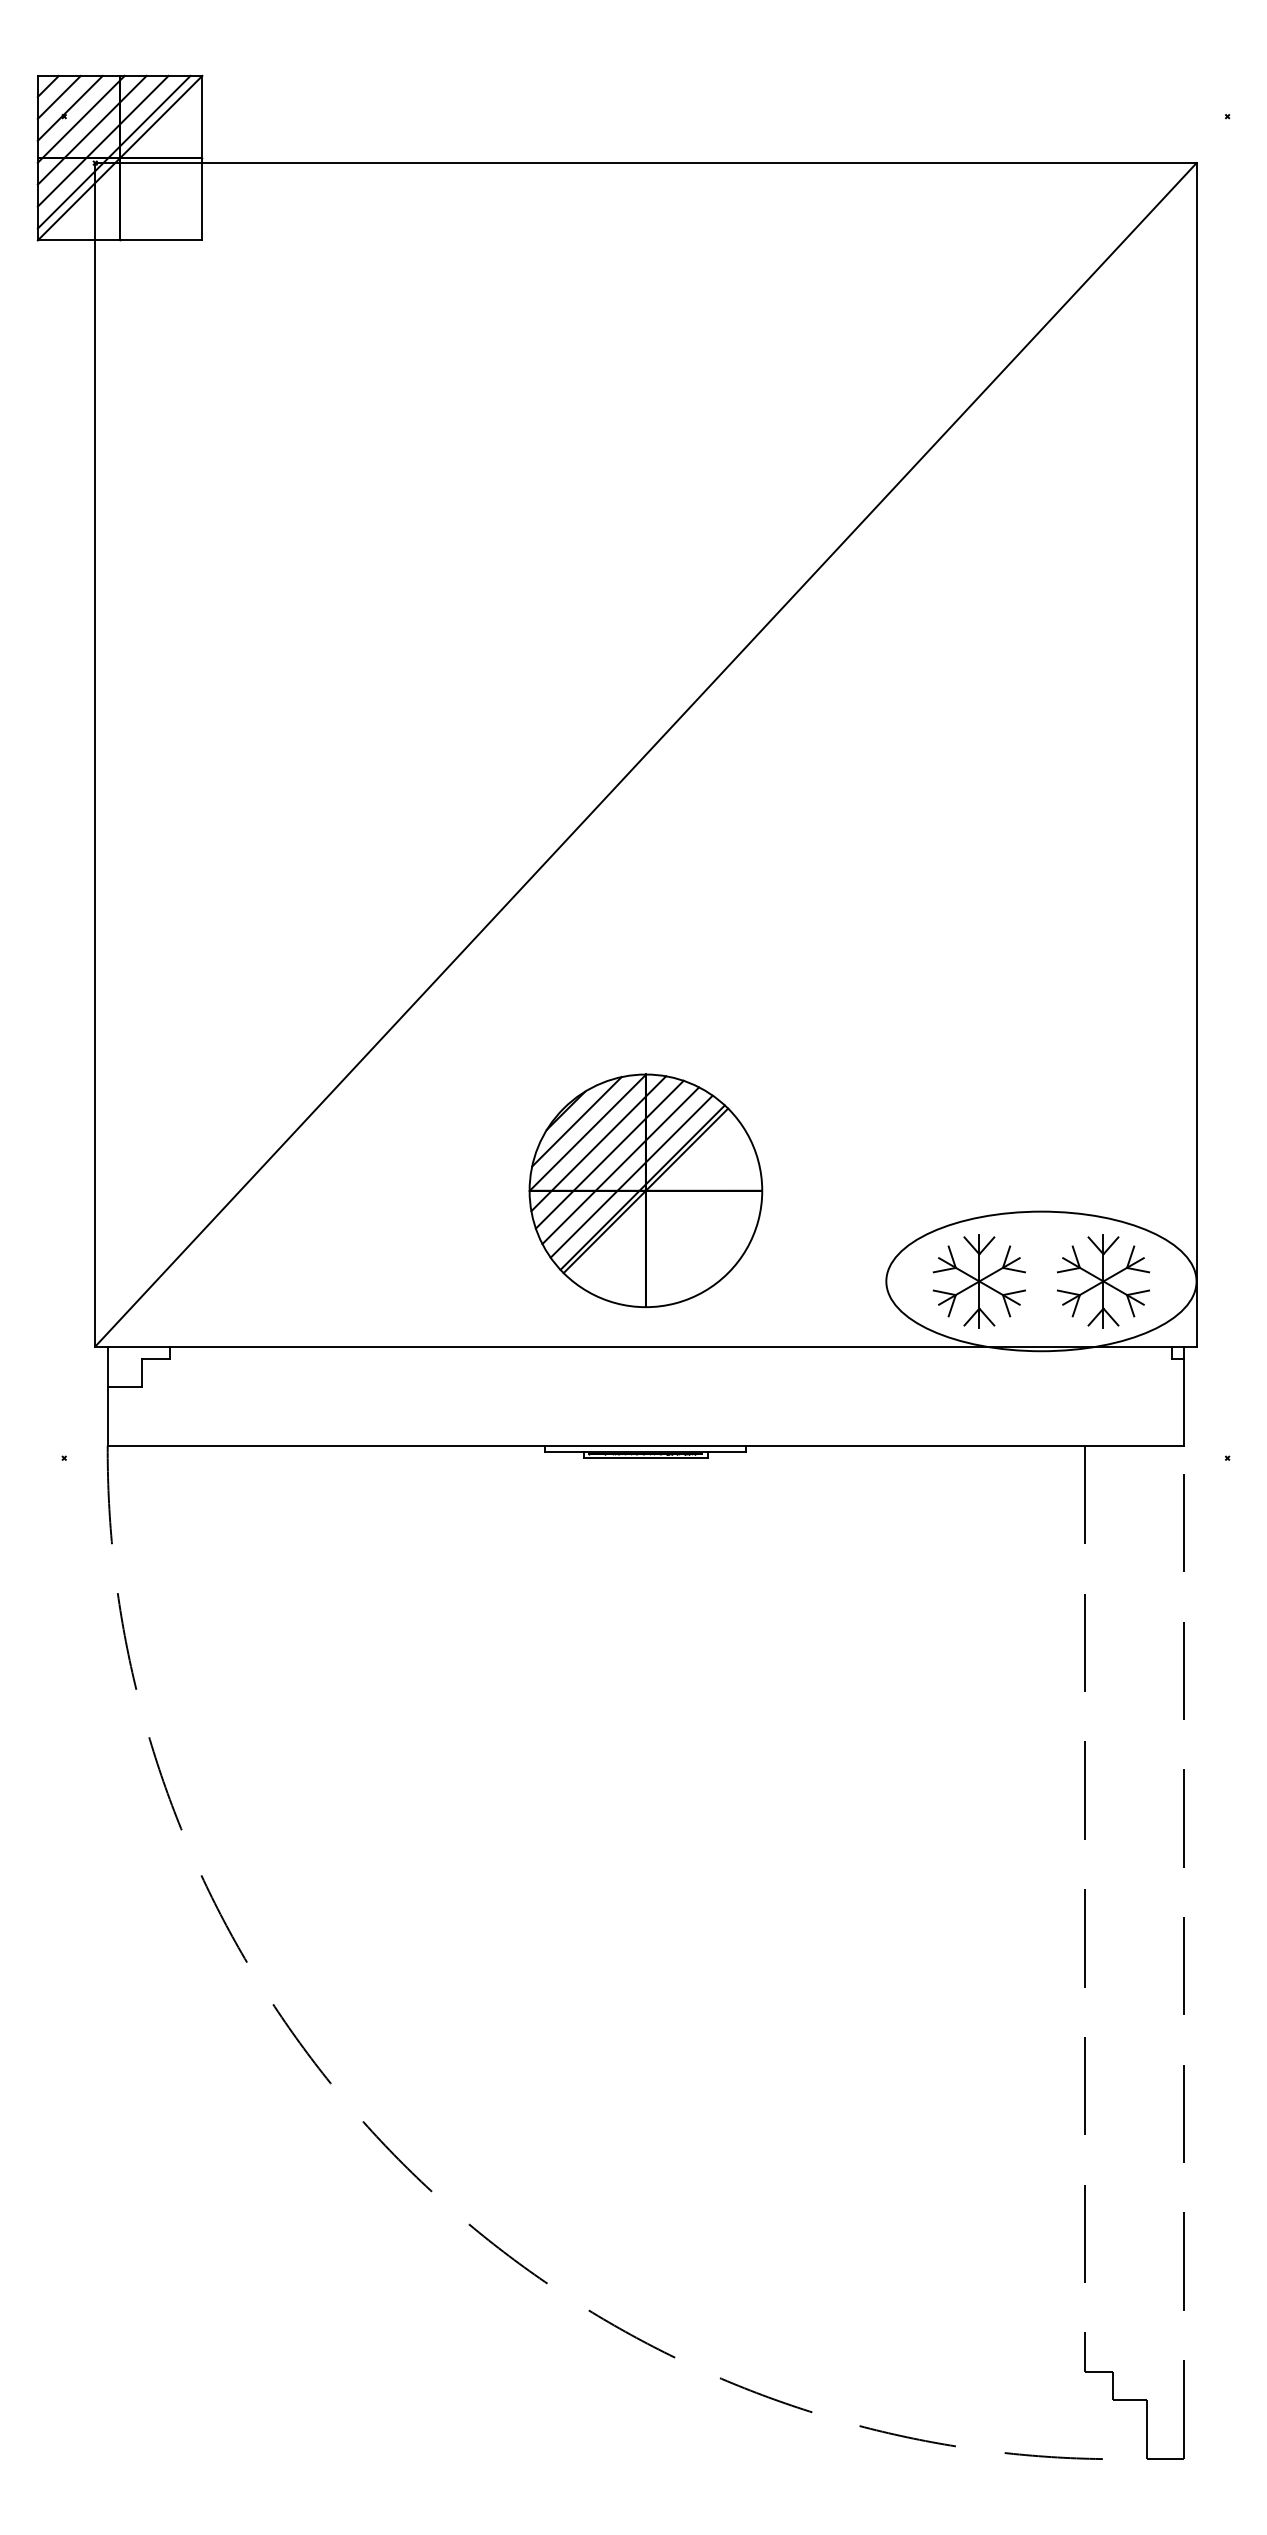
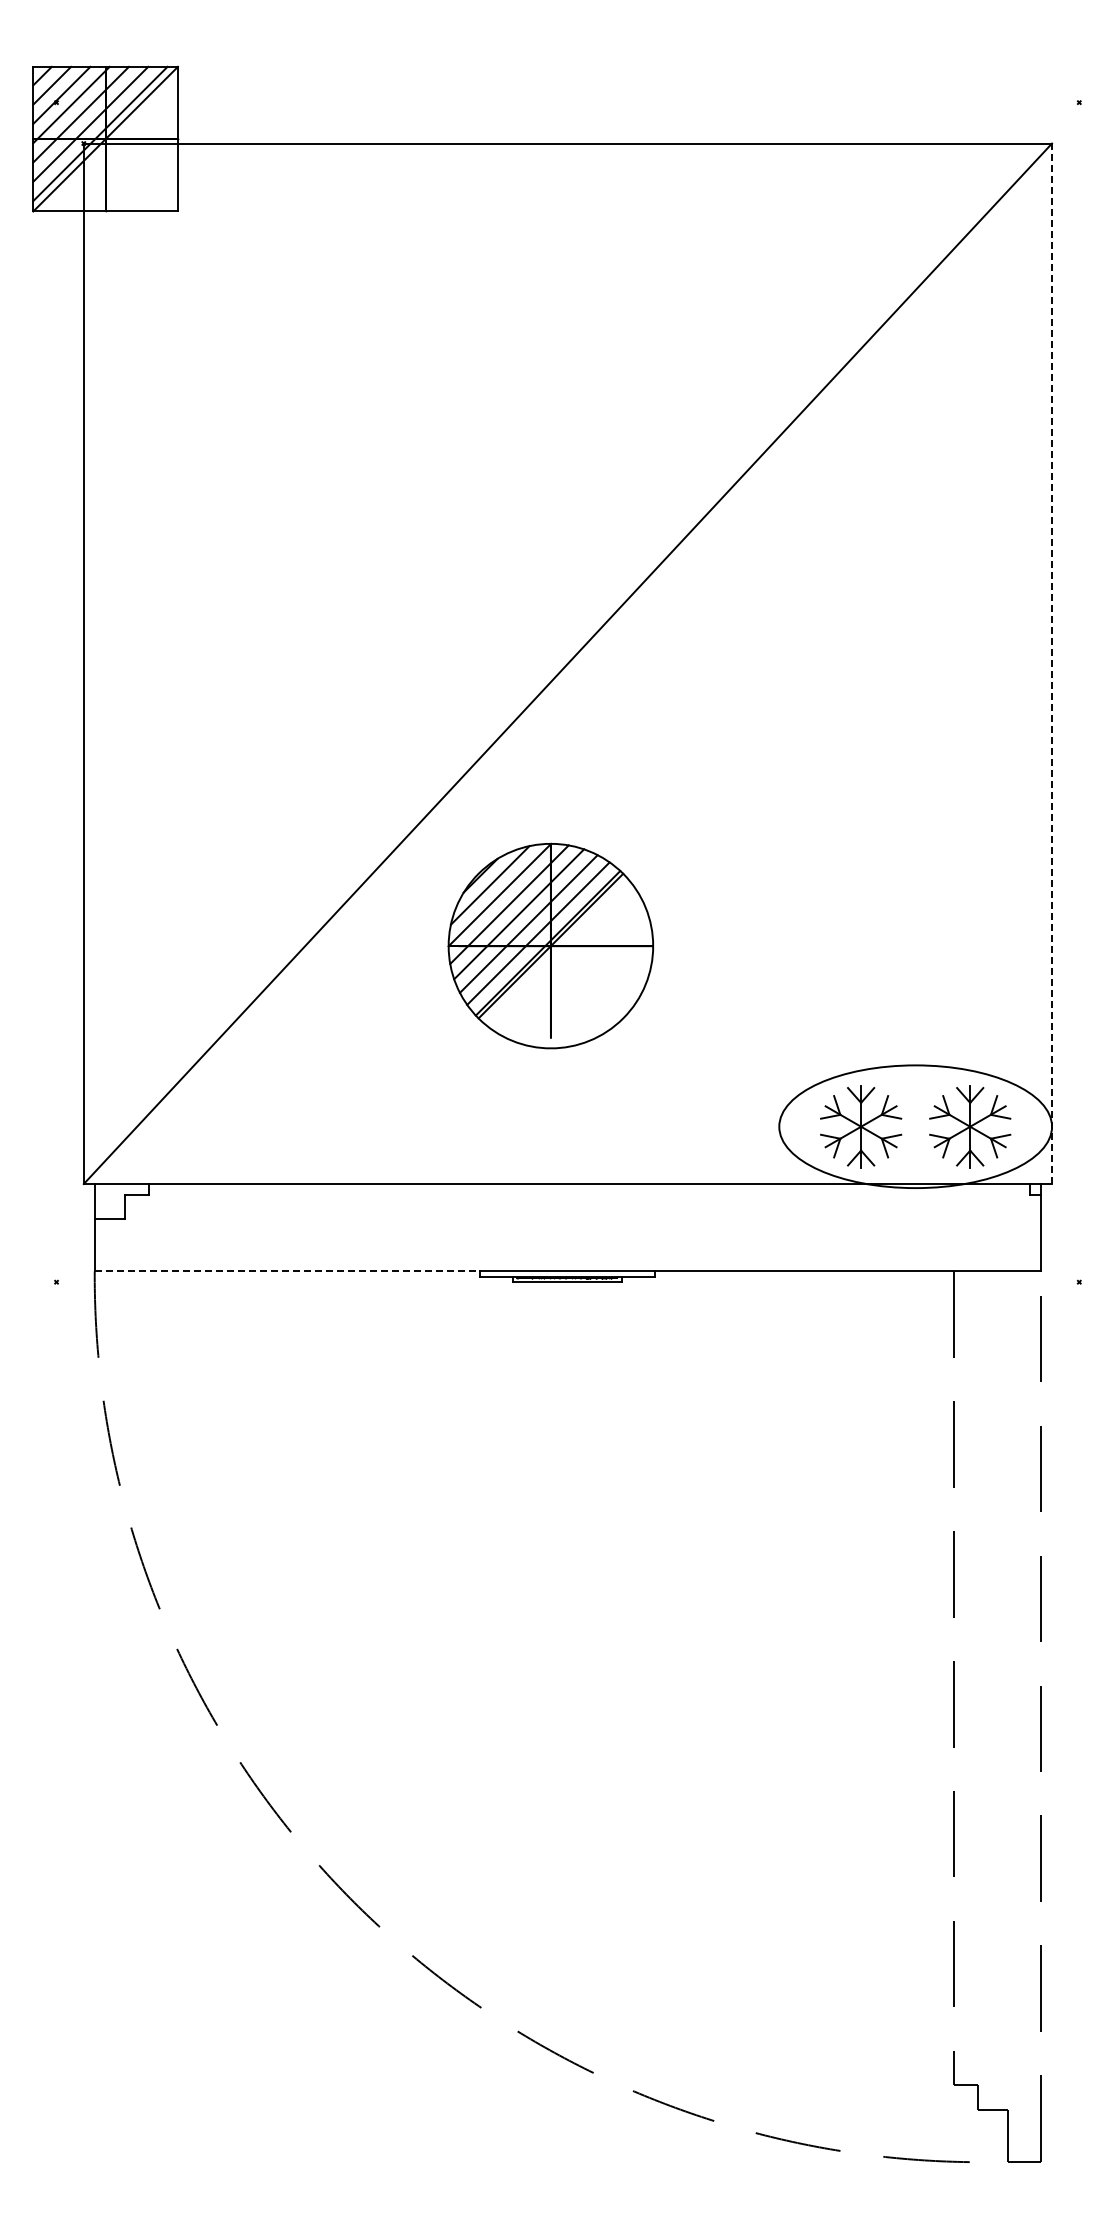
line: (1197, 754) -> (1052, 663), solid -> dashed
part: (645, 1190) -> (550, 945), moved
line: (326, 1446) -> (287, 1271), solid -> dashed

